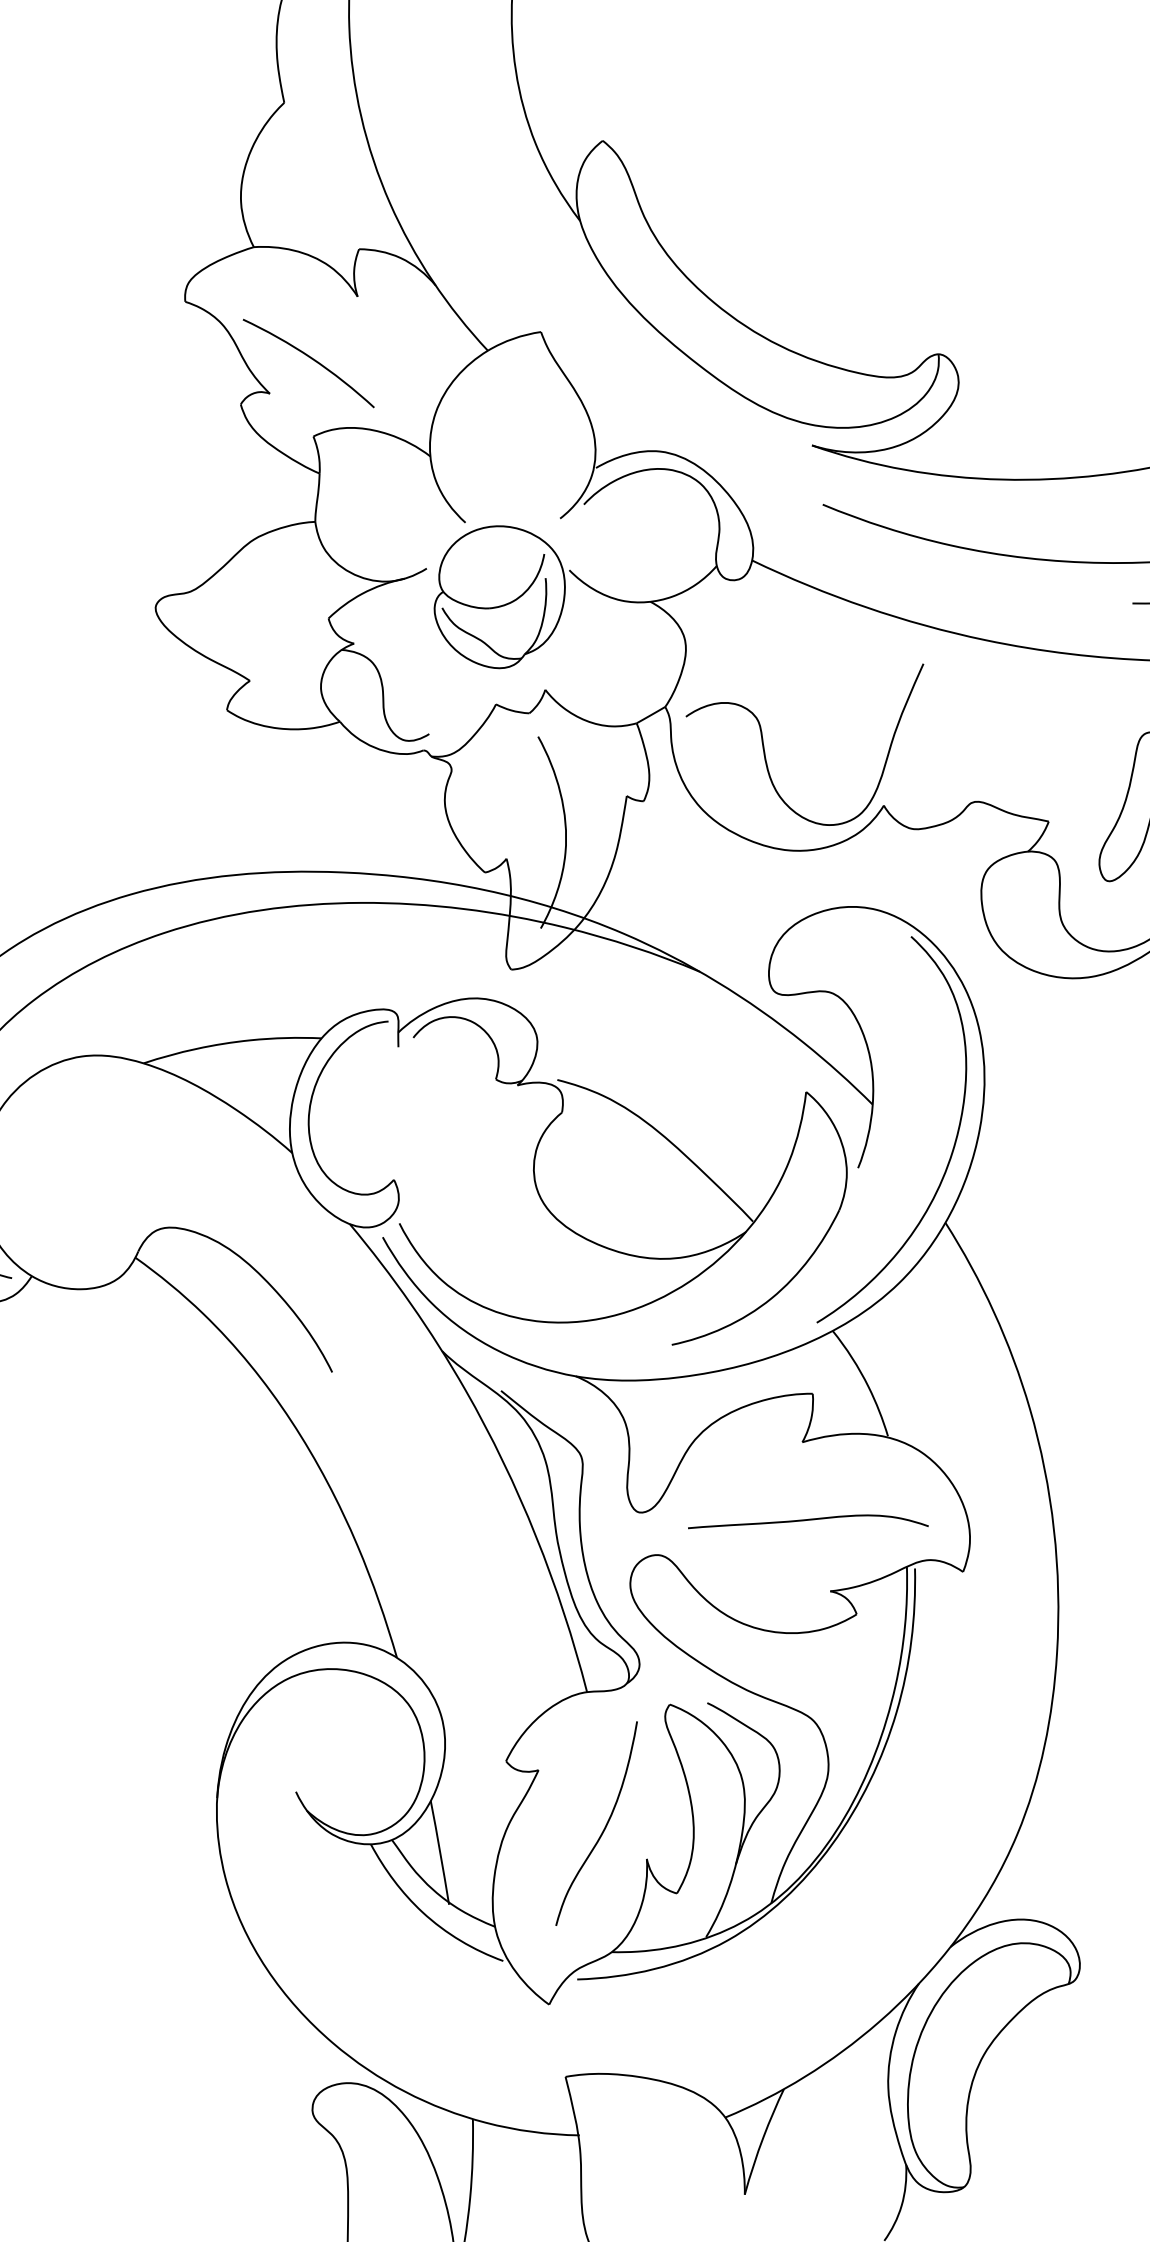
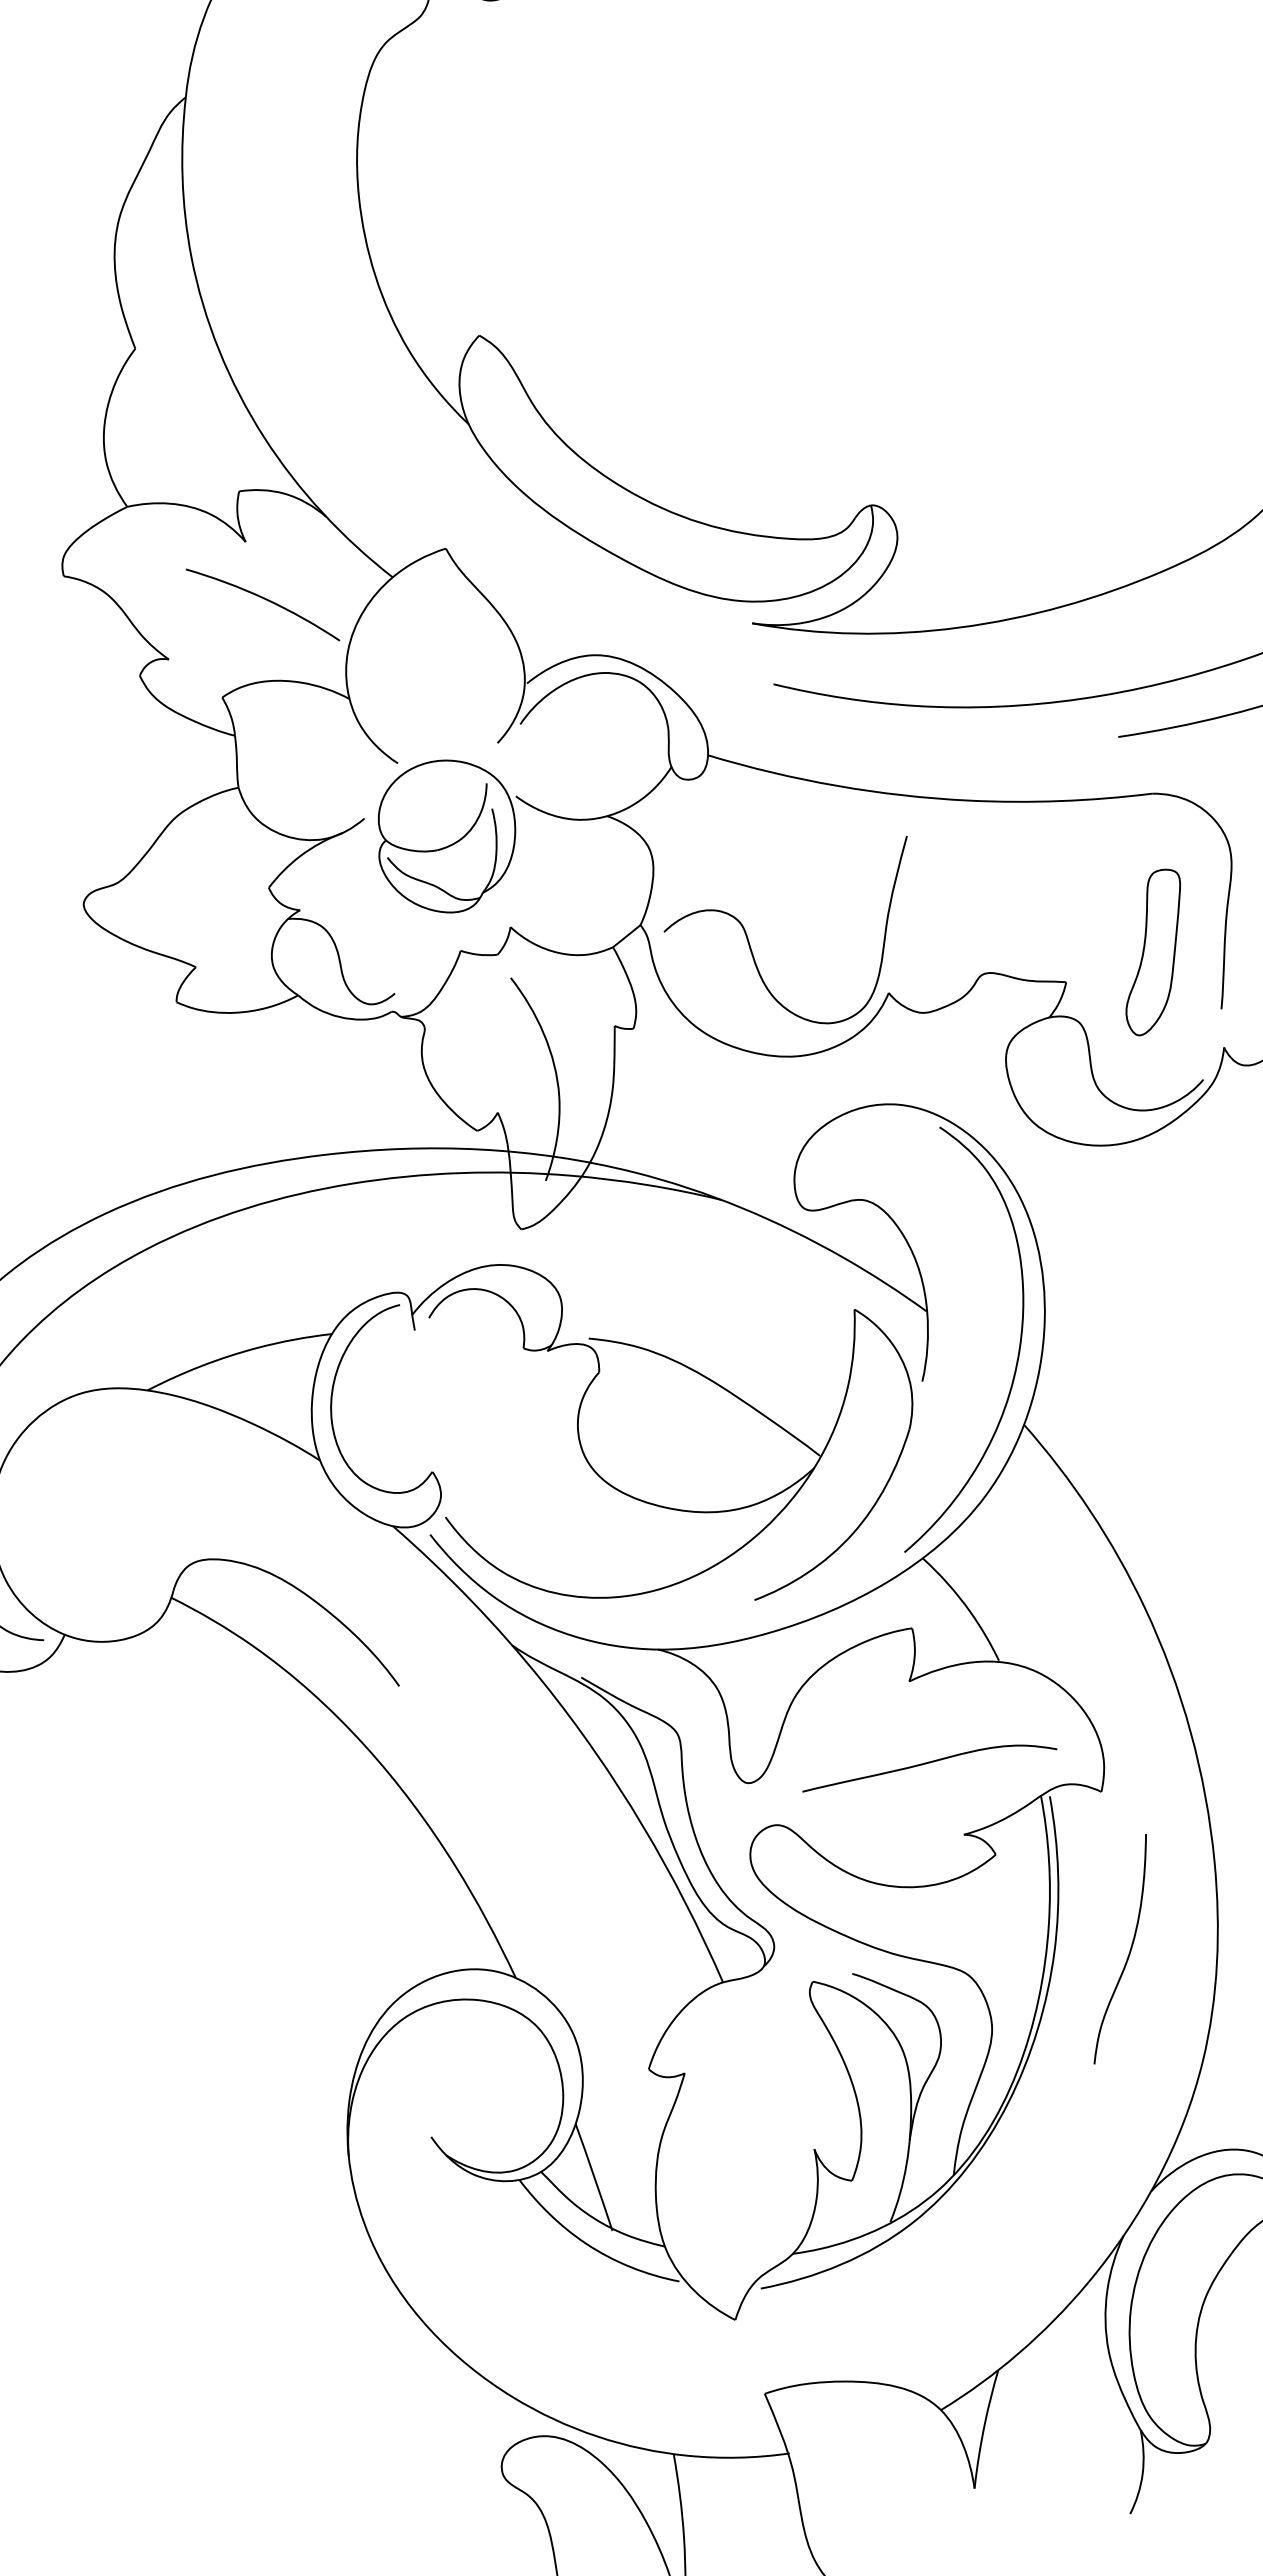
curve: (311, 359) -> (265, 600), moved
curve: (603, 1828) -> (1128, 1953), moved

